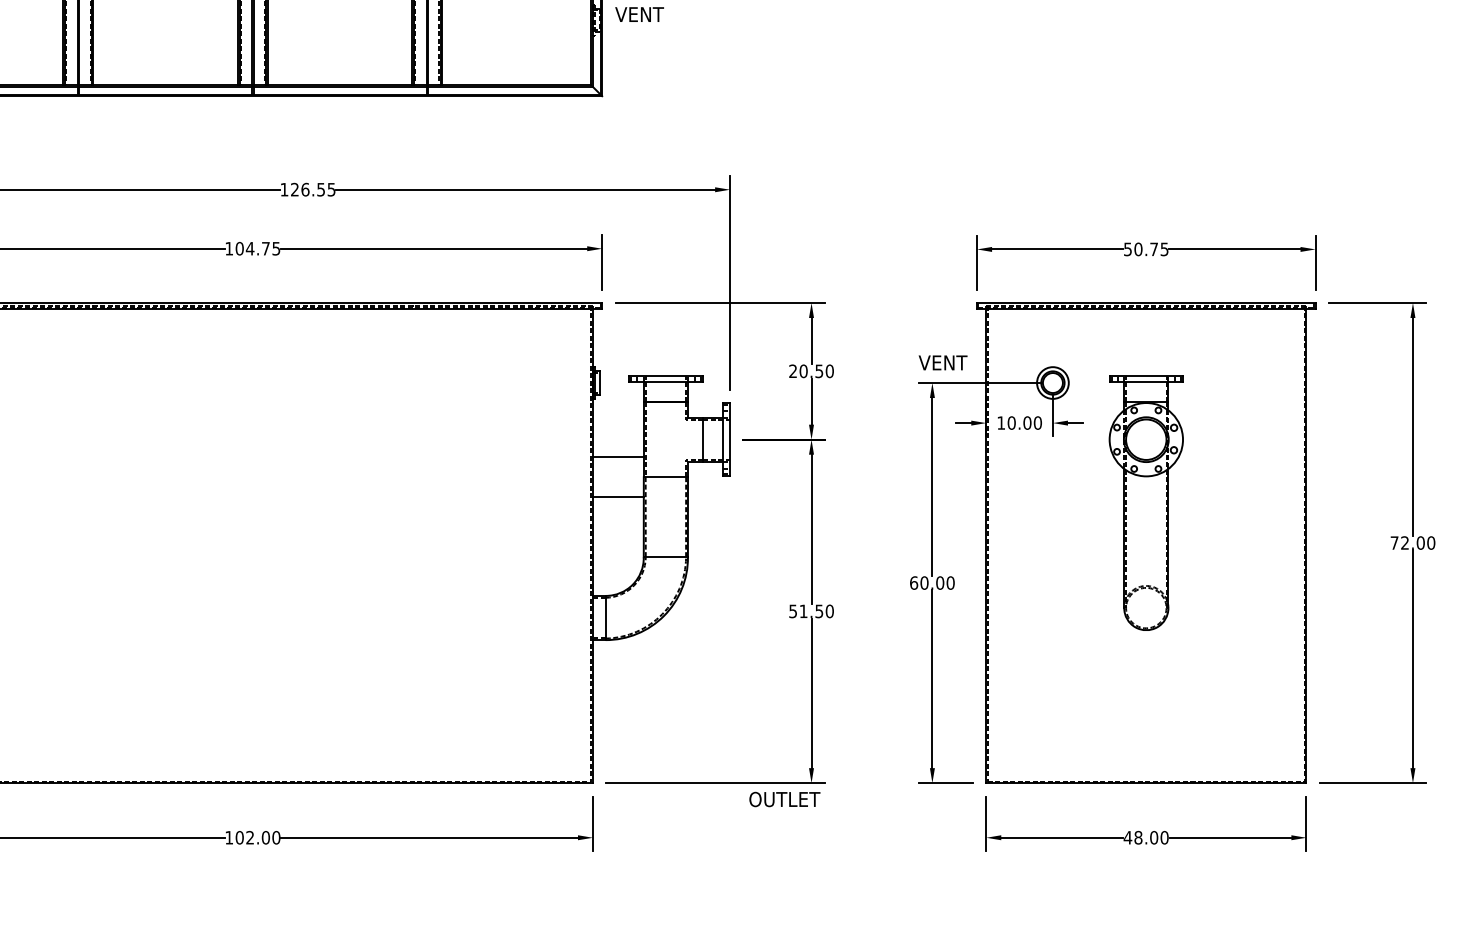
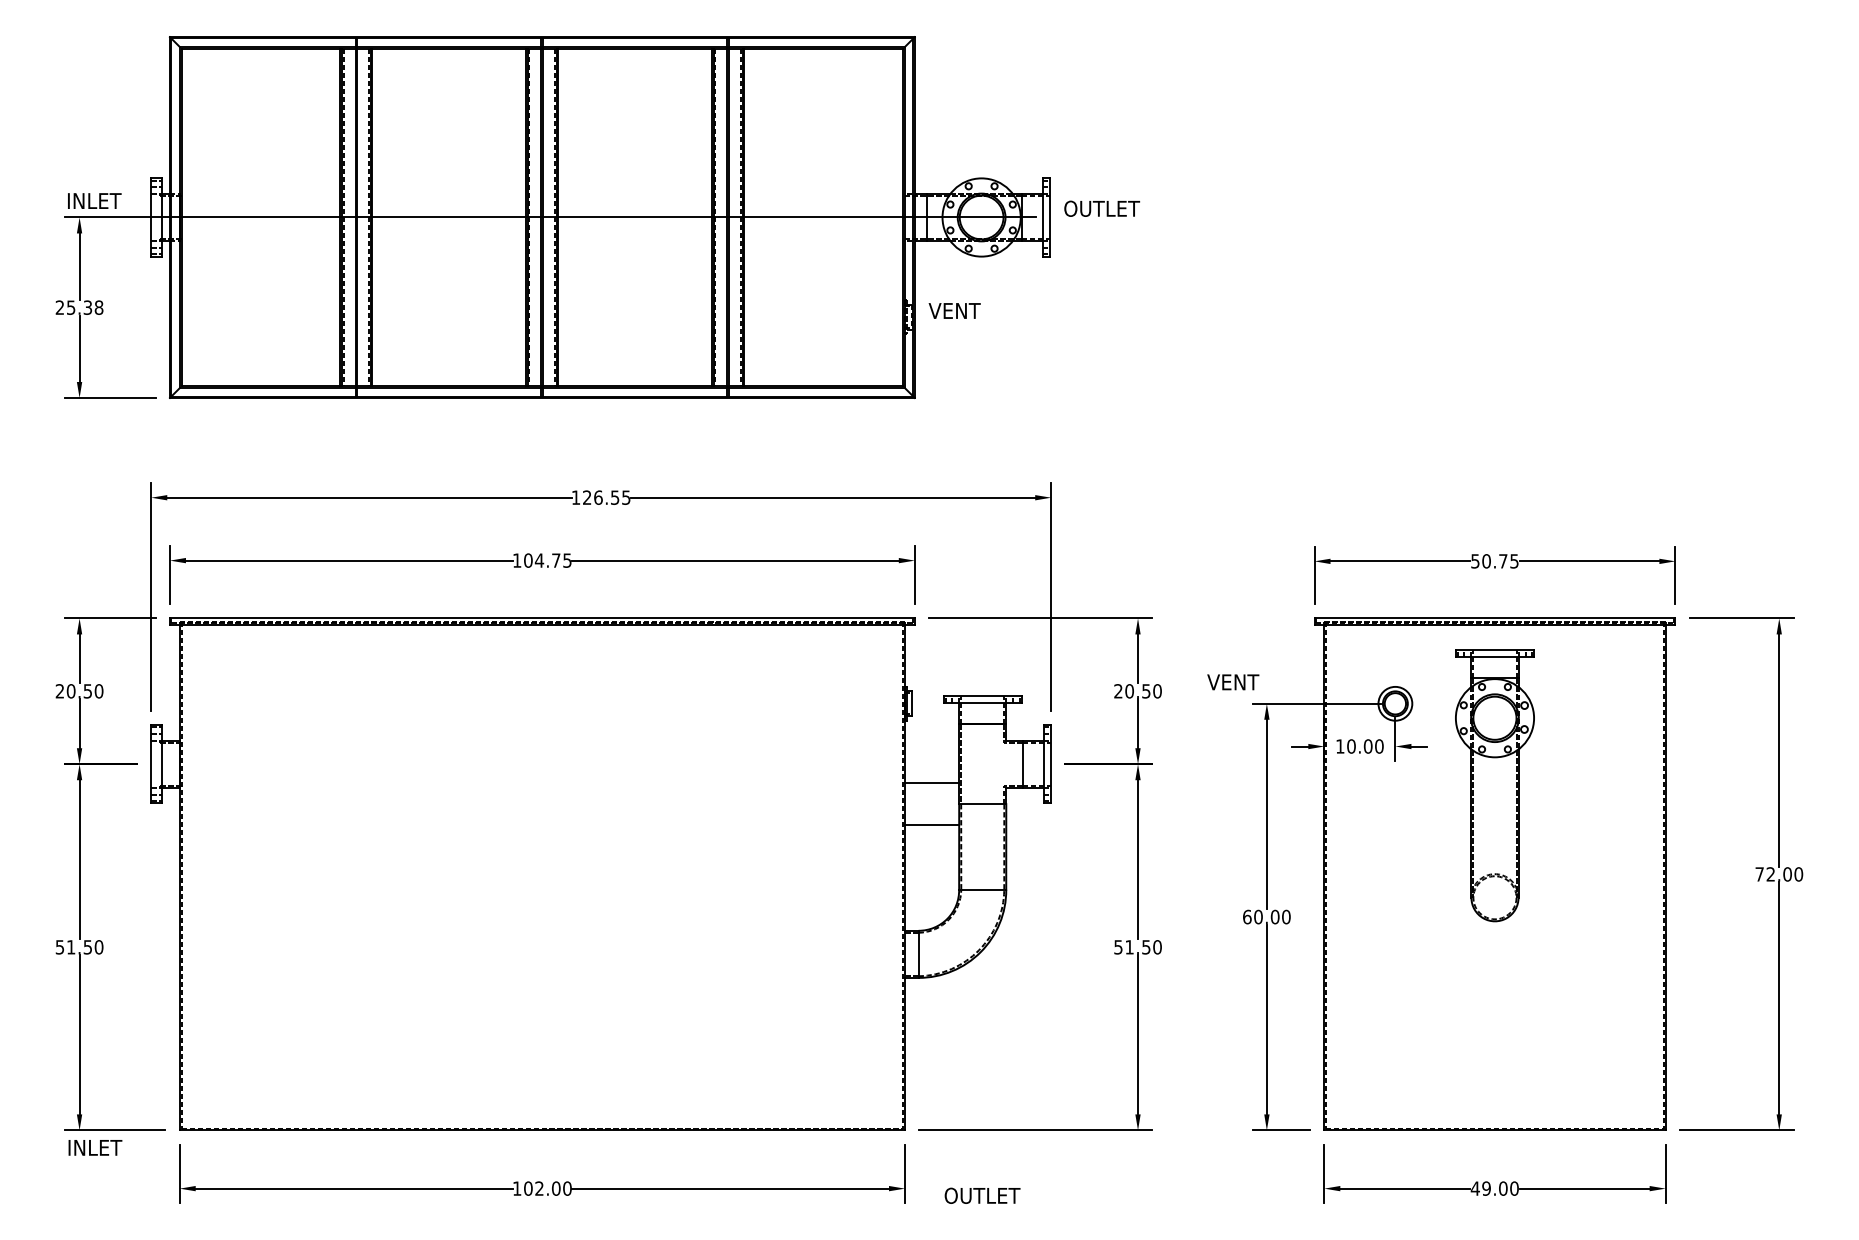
text: (943, 363) -> (1233, 682), moved
part: (1145, 502) -> (1494, 785), moved
text: (784, 799) -> (982, 1195), moved
text: (1138, 837) -> (1486, 1188), 48.00 -> 49.00

